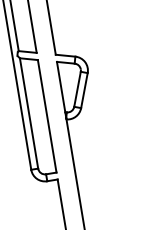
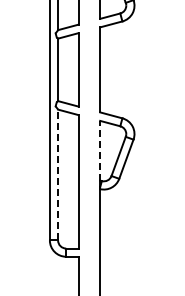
line: (61, 86) -> (100, 150), solid -> dashed
line: (29, 112) -> (58, 174), solid -> dashed

